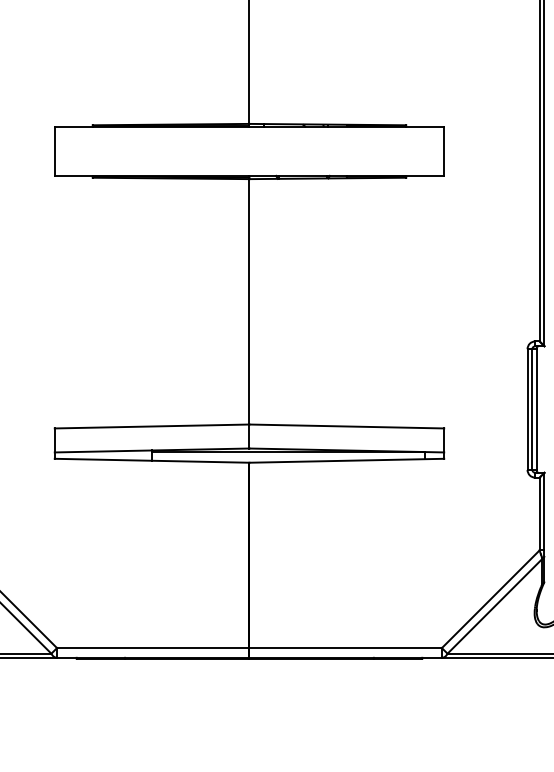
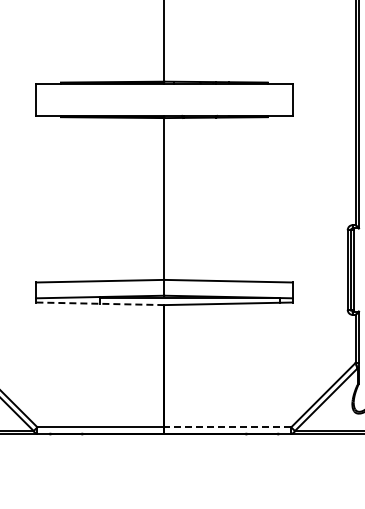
line: (151, 460) -> (99, 303), solid -> dashed
line: (345, 648) -> (227, 427), solid -> dashed

